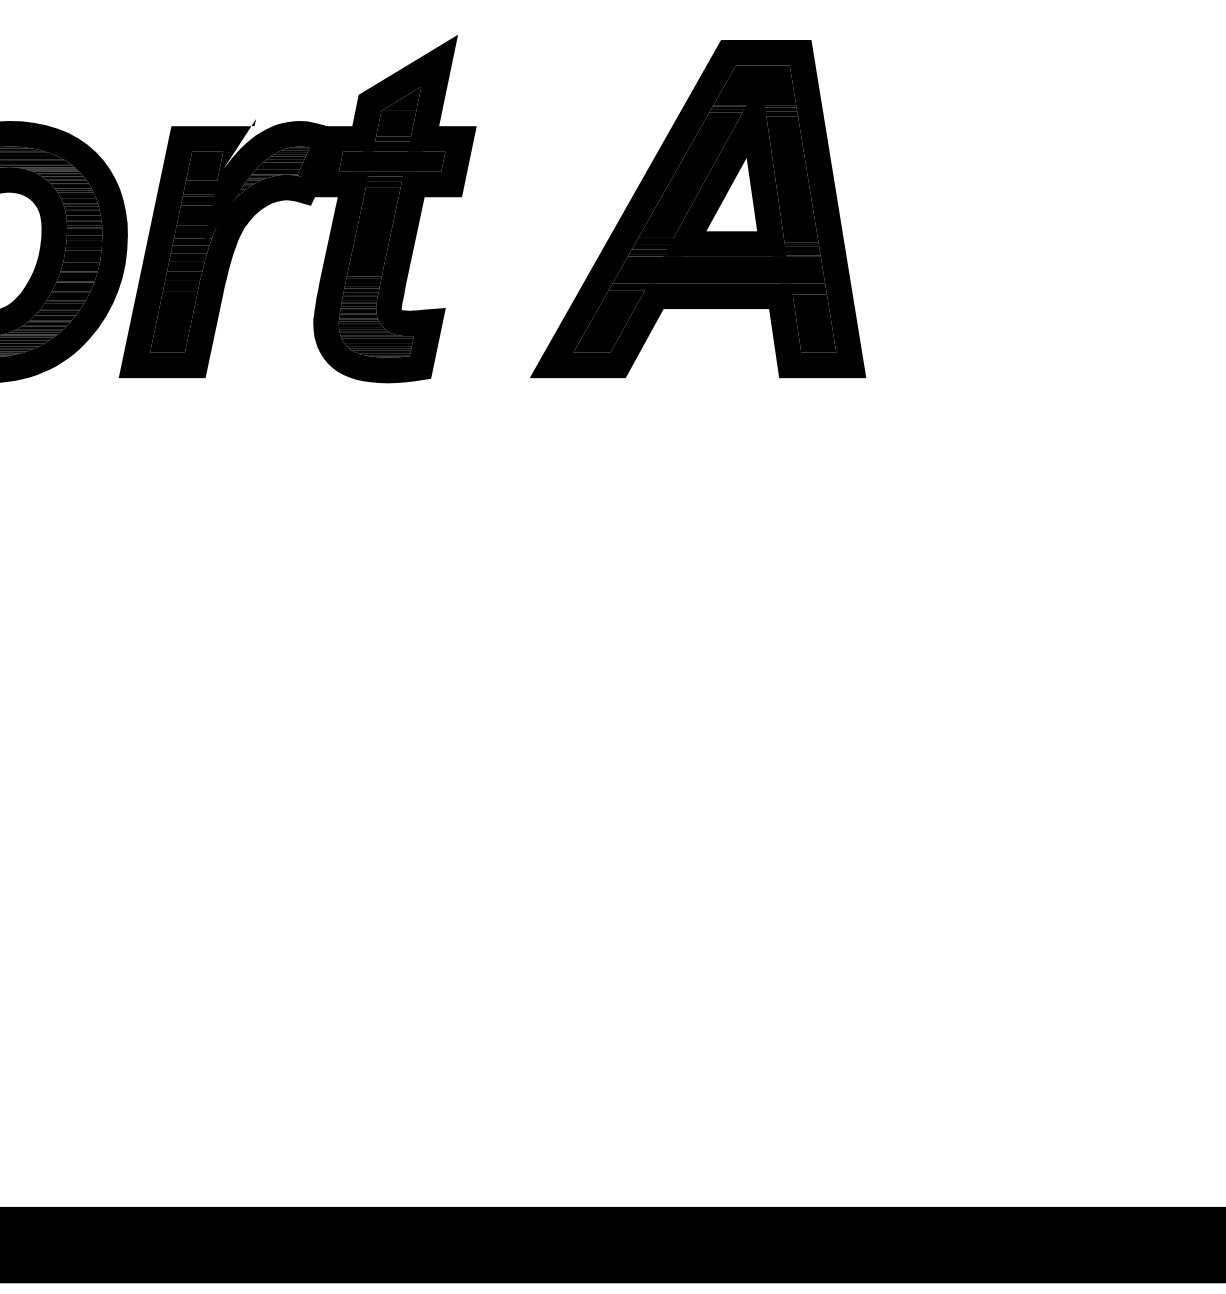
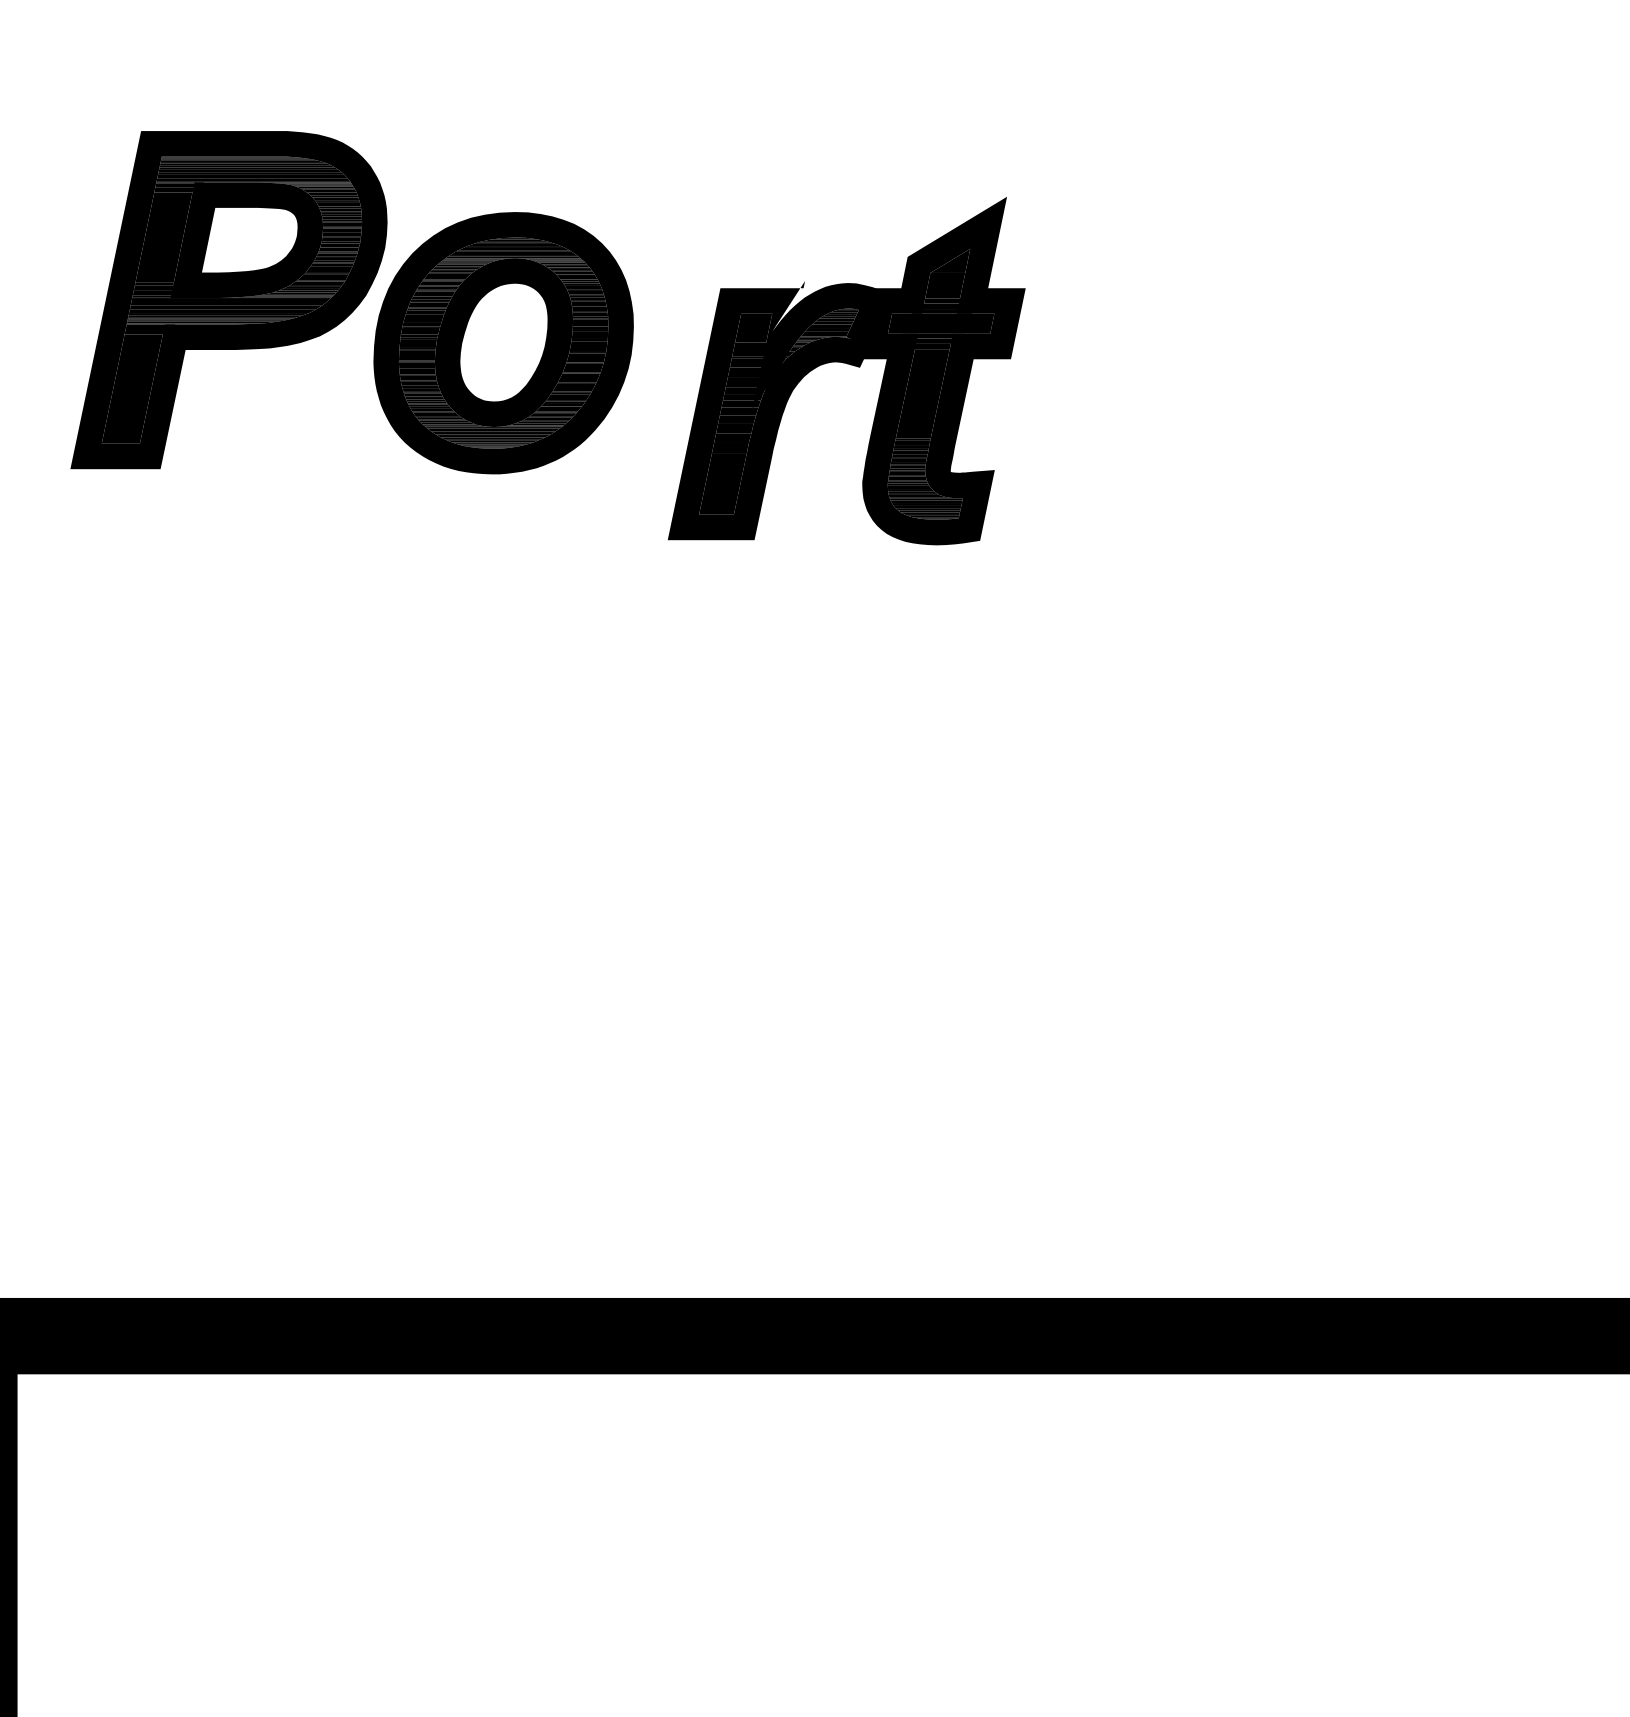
part: (298, 202) -> (847, 364), moved
part: (698, 209) -> (1204, 300), removed

